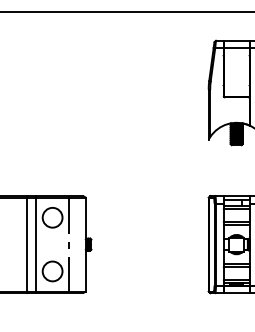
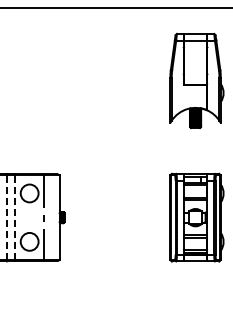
line: (26, 244) -> (6, 217), solid -> dashed
line: (35, 244) -> (14, 217), solid -> dashed

